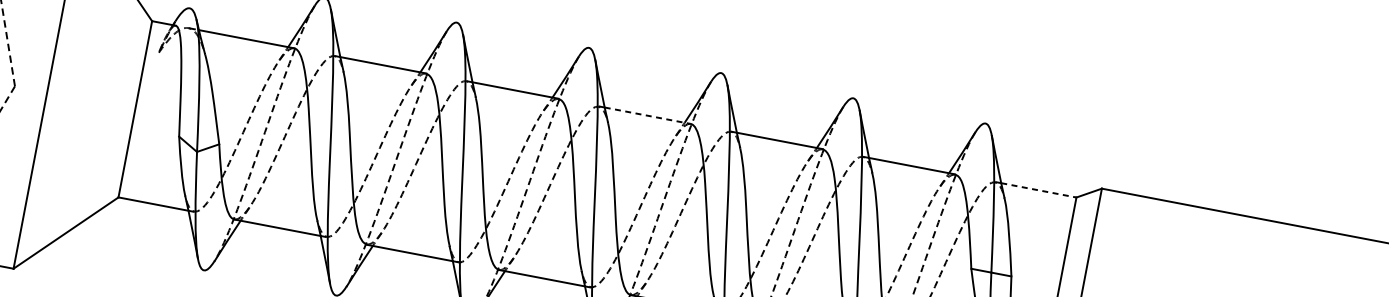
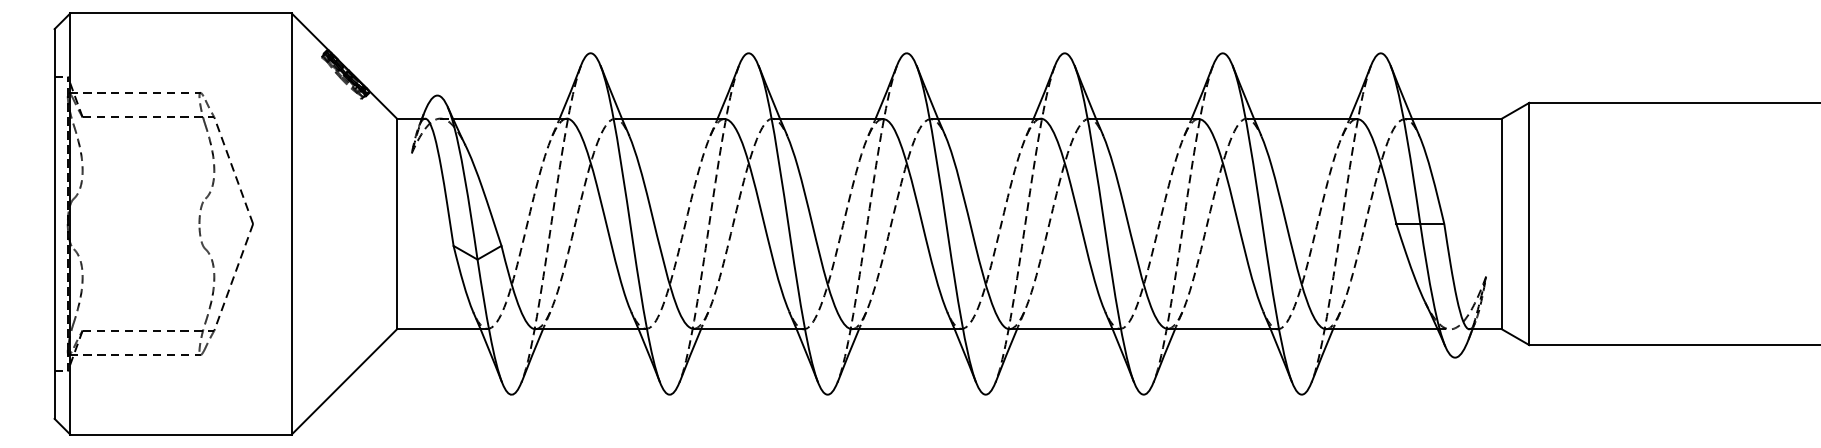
line: (647, 115) -> (989, 118), dashed -> solid
line: (1039, 190) -> (1457, 118), dashed -> solid

